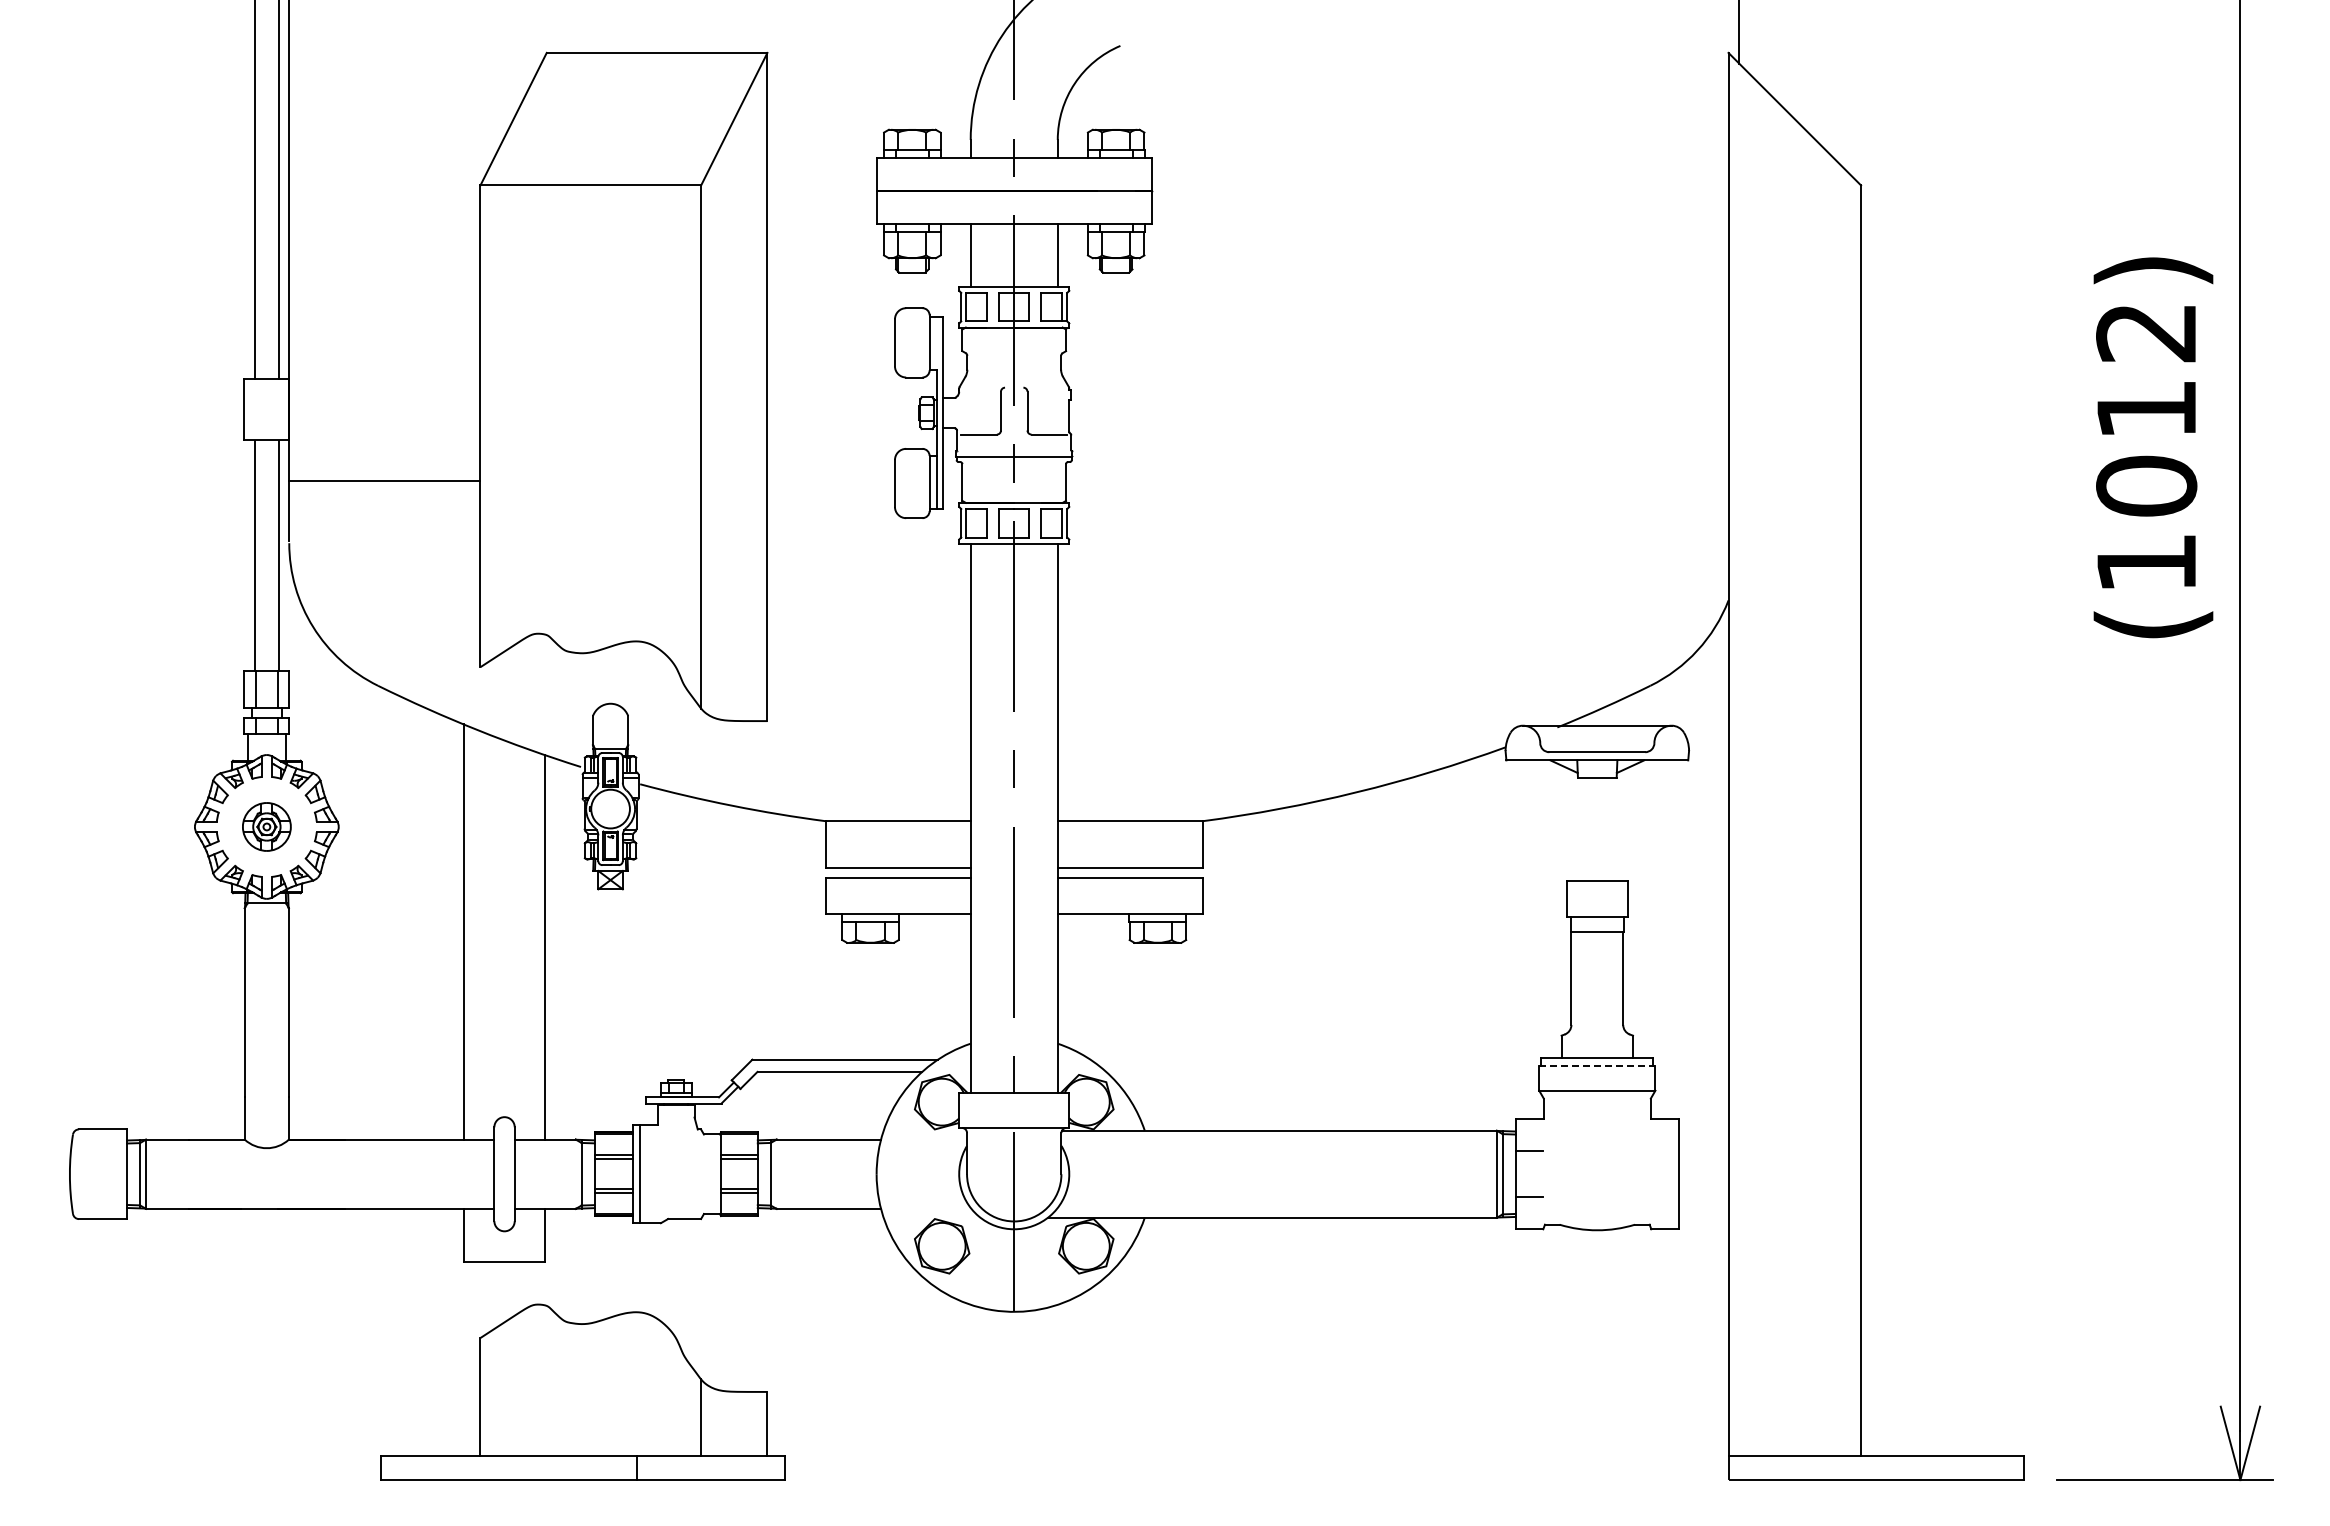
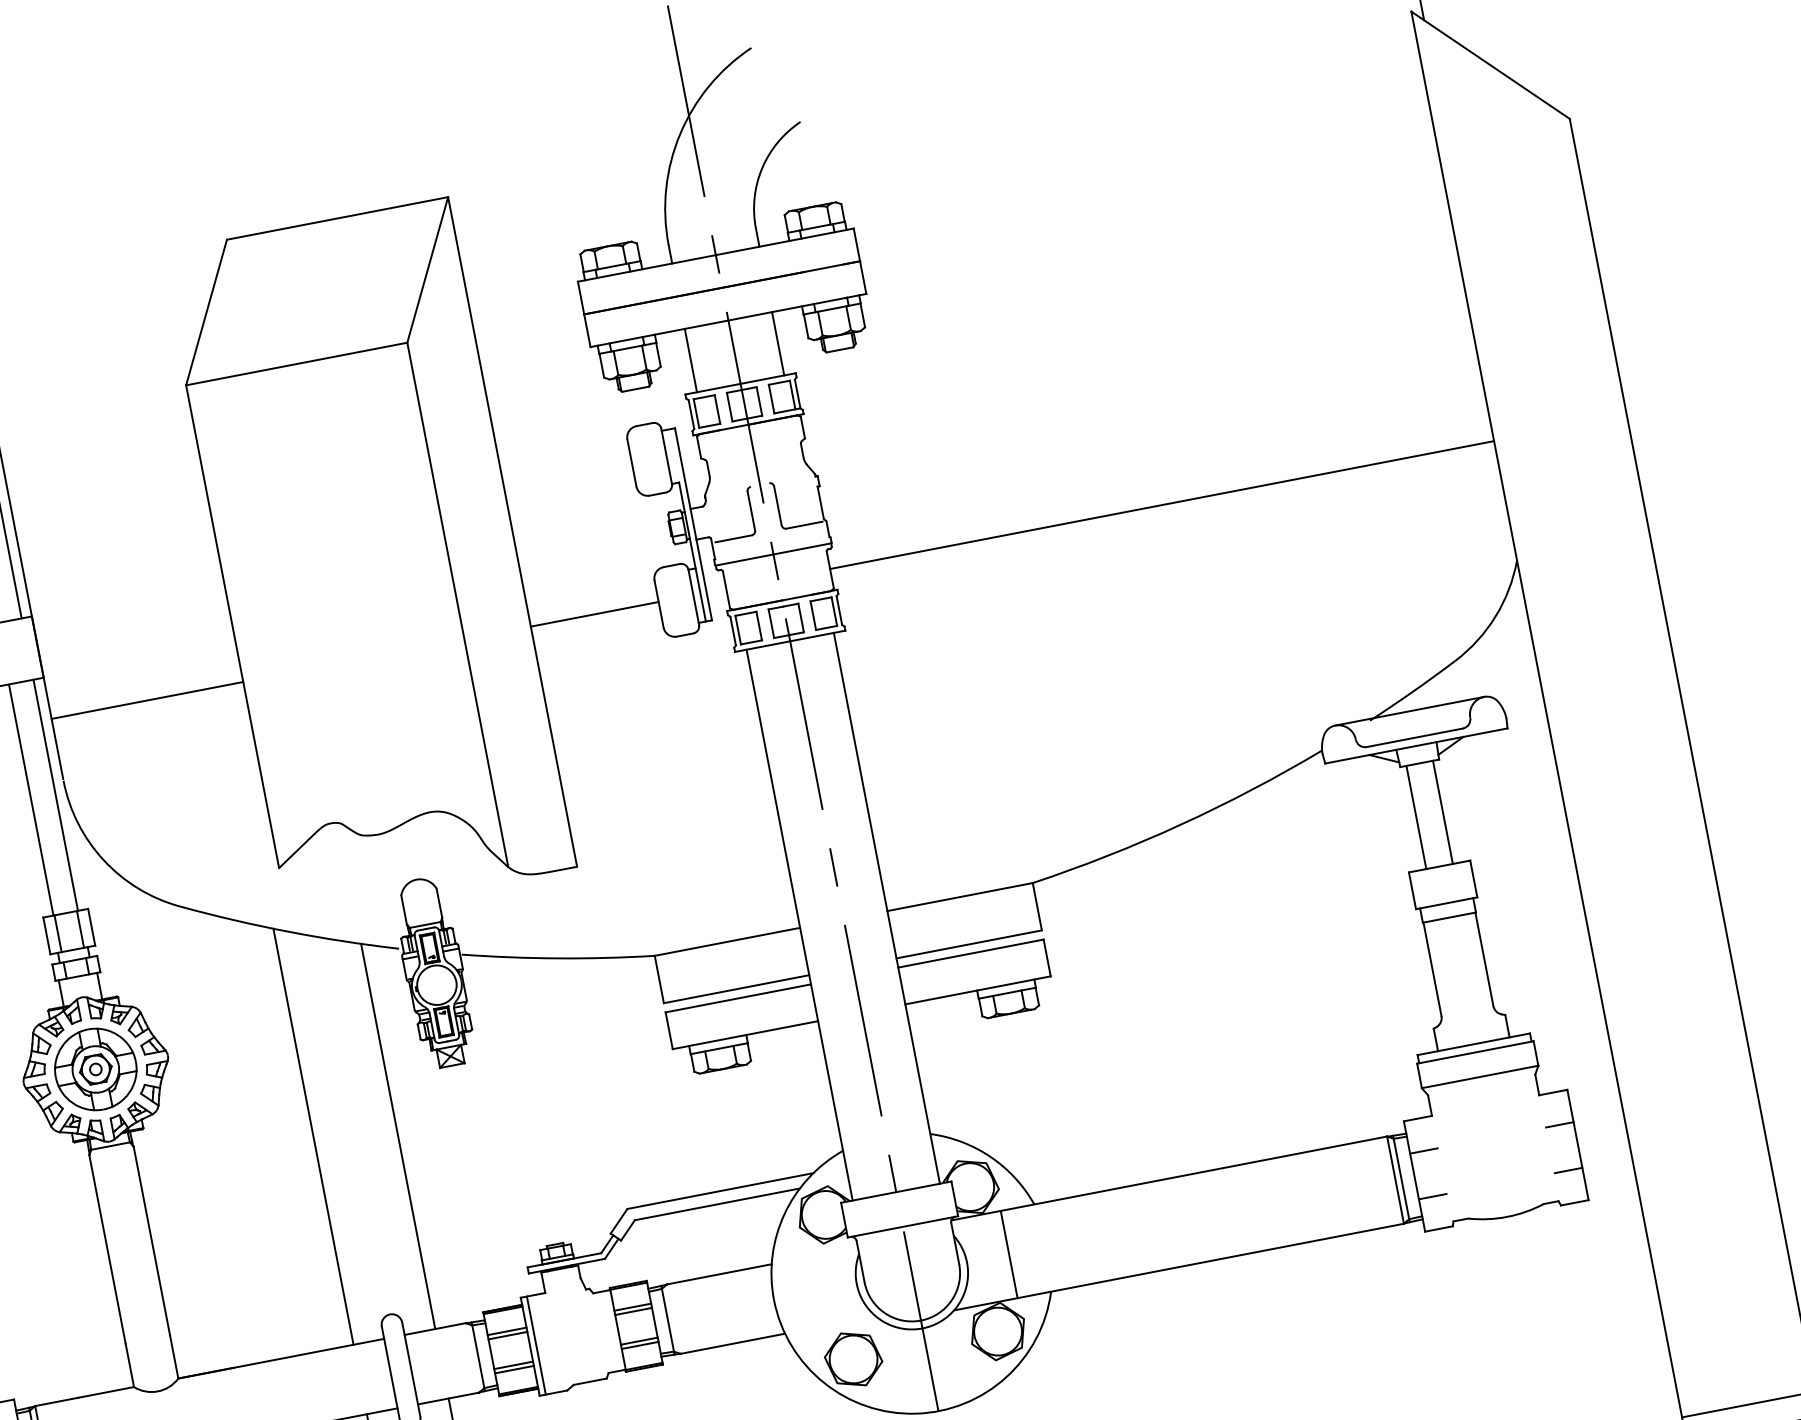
line: (830, 481) -> (594, 614), added
line: (1397, 481) -> (1162, 505), added
part: (266, 826) -> (95, 1069), size x1.67
line: (1584, 828) -> (1416, 816), added
line: (1610, 828) -> (1442, 811), added
line: (1597, 1066) -> (1475, 1052), dashed -> solid
line: (1664, 1151) -> (1559, 1124), added
line: (1111, 1173) -> (1009, 1253), added
line: (1664, 1197) -> (1568, 1171), added

